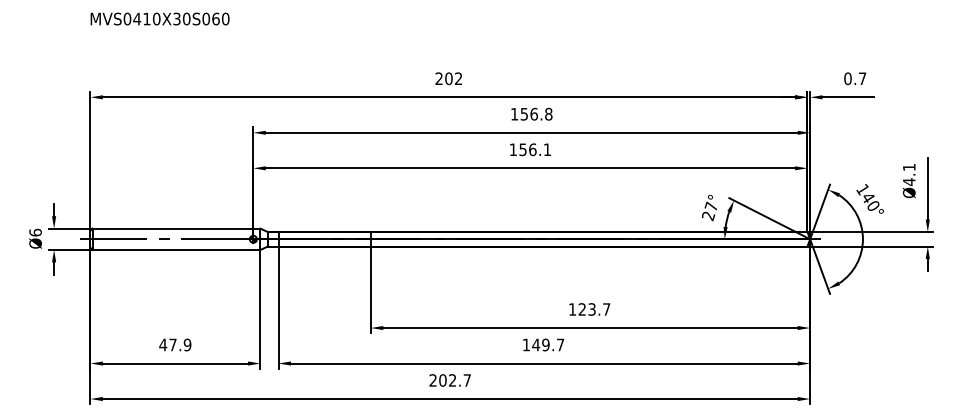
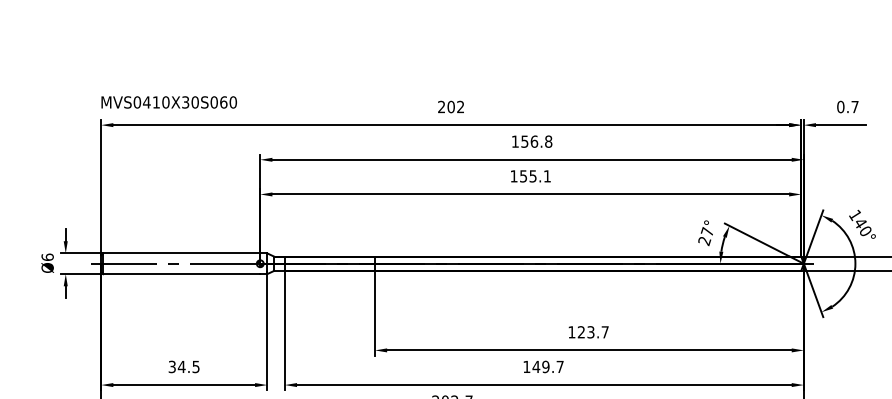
text: (159, 18) -> (168, 101), moved
text: (532, 149) -> (532, 176), 156.1 -> 155.1
text: (175, 344) -> (184, 366), 47.9 -> 34.5

